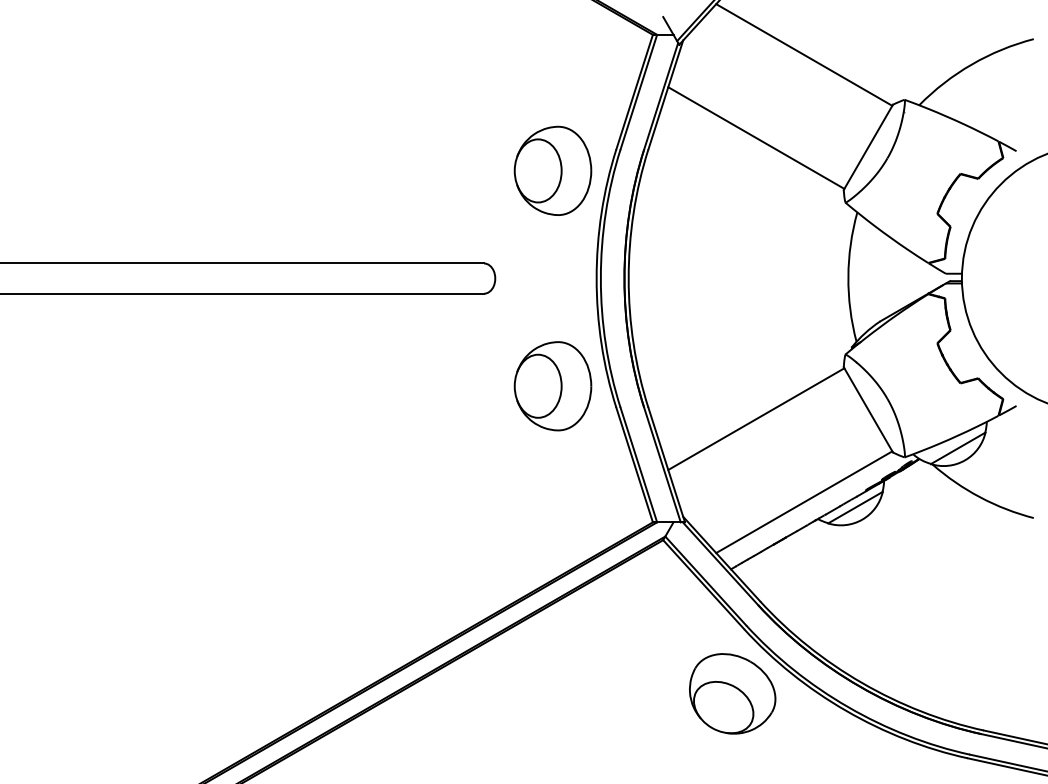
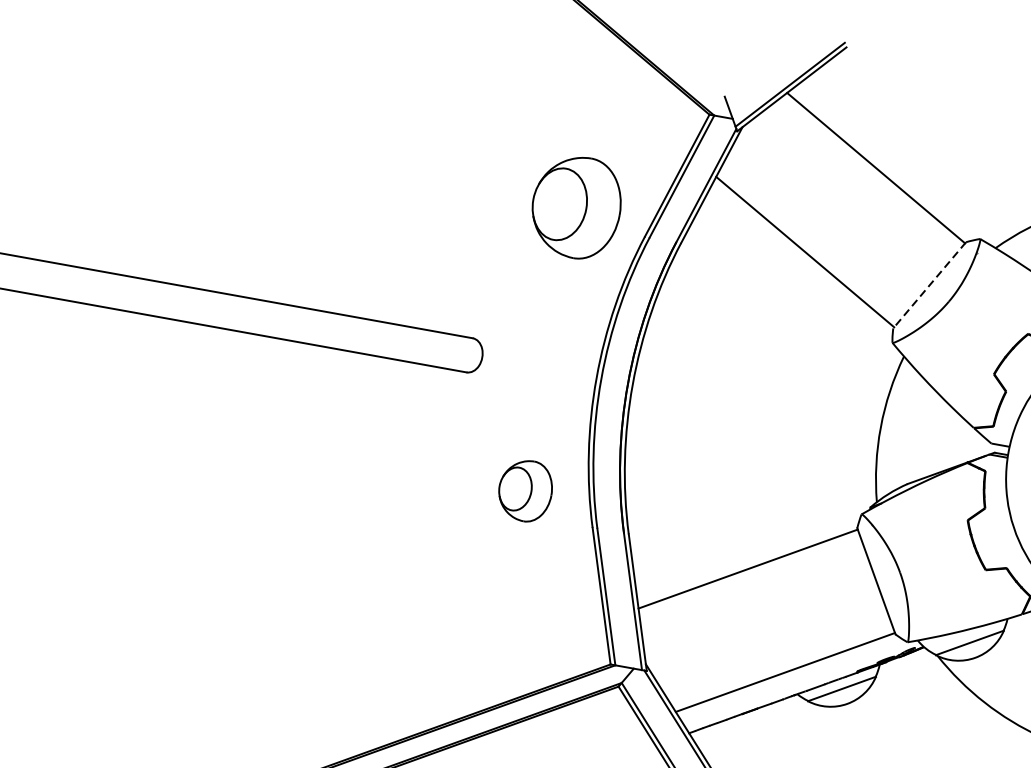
line: (868, 147) -> (929, 285), solid -> dashed
part: (552, 170) -> (576, 206), moved
part: (552, 386) -> (524, 490), size x0.6

